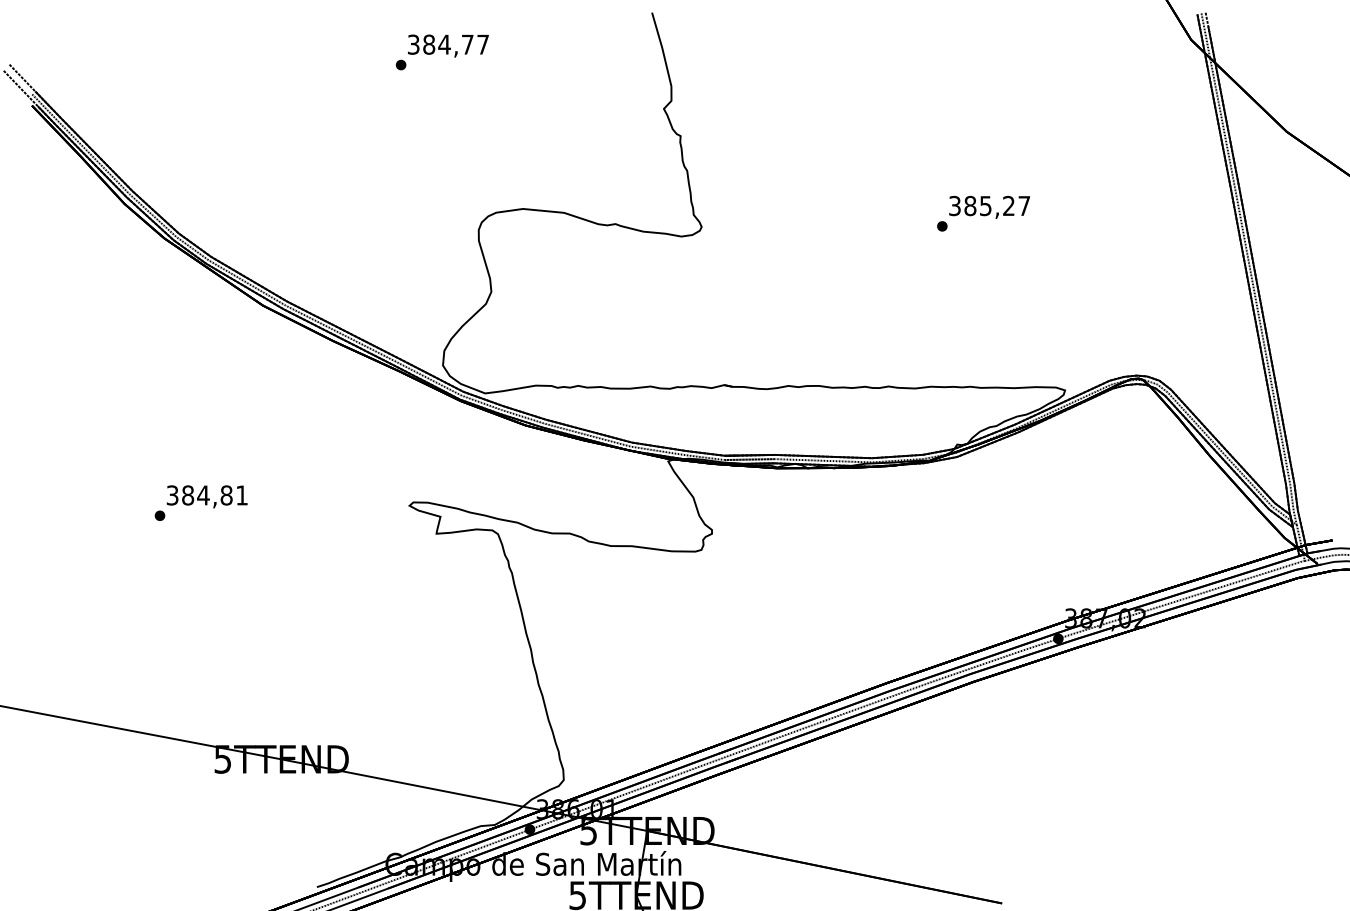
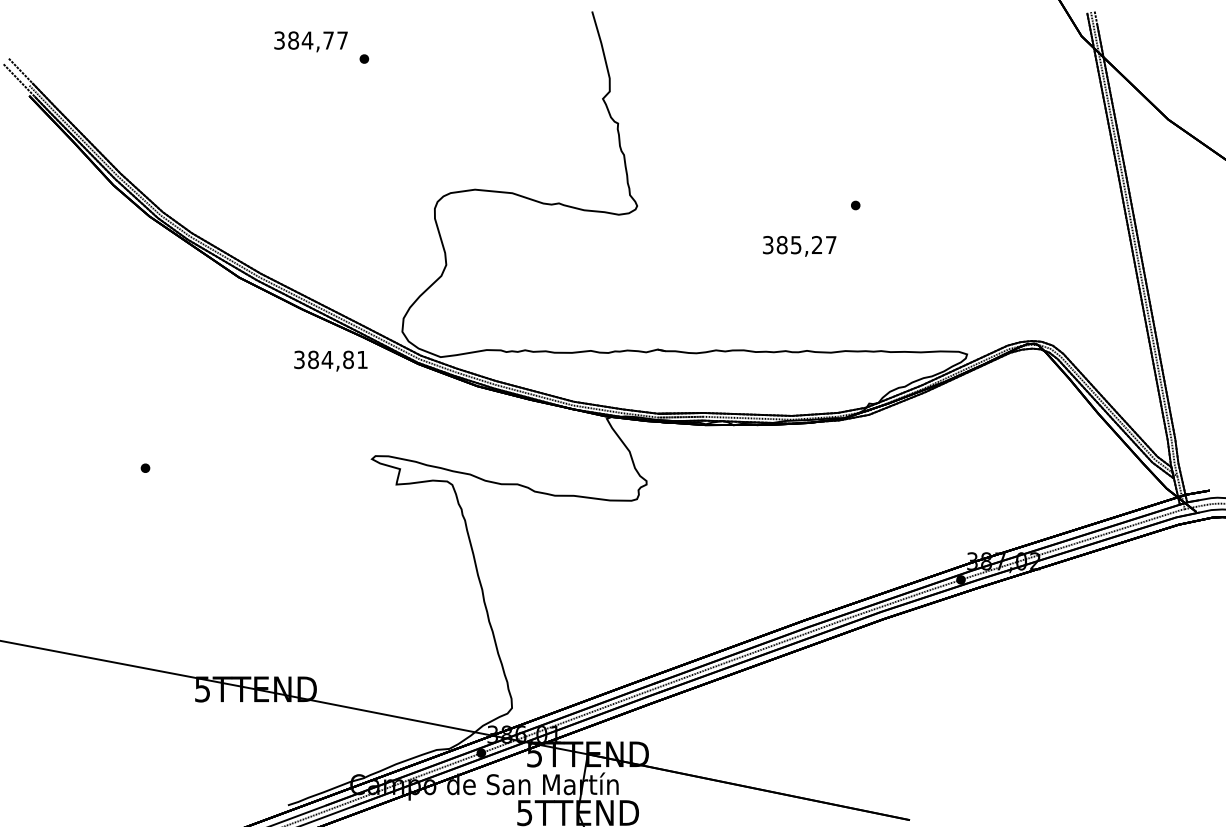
text: (448, 45) -> (311, 41), moved
text: (989, 206) -> (799, 245), moved
text: (206, 496) -> (330, 360), moved

